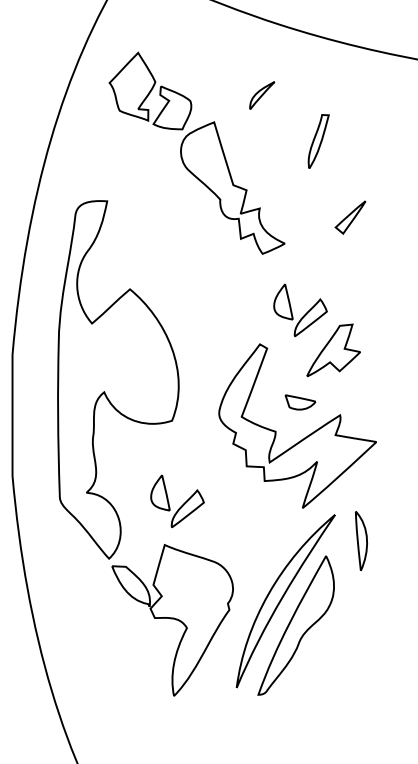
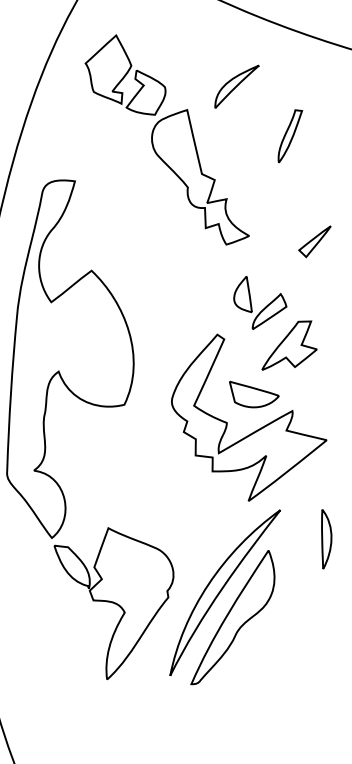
part: (262, 95) -> (237, 86), size x1.67
part: (350, 217) -> (314, 241), moved
part: (300, 402) -> (253, 395), size x1.67
part: (177, 501) -> (124, 485), removed
part: (361, 540) -> (325, 538), moved

